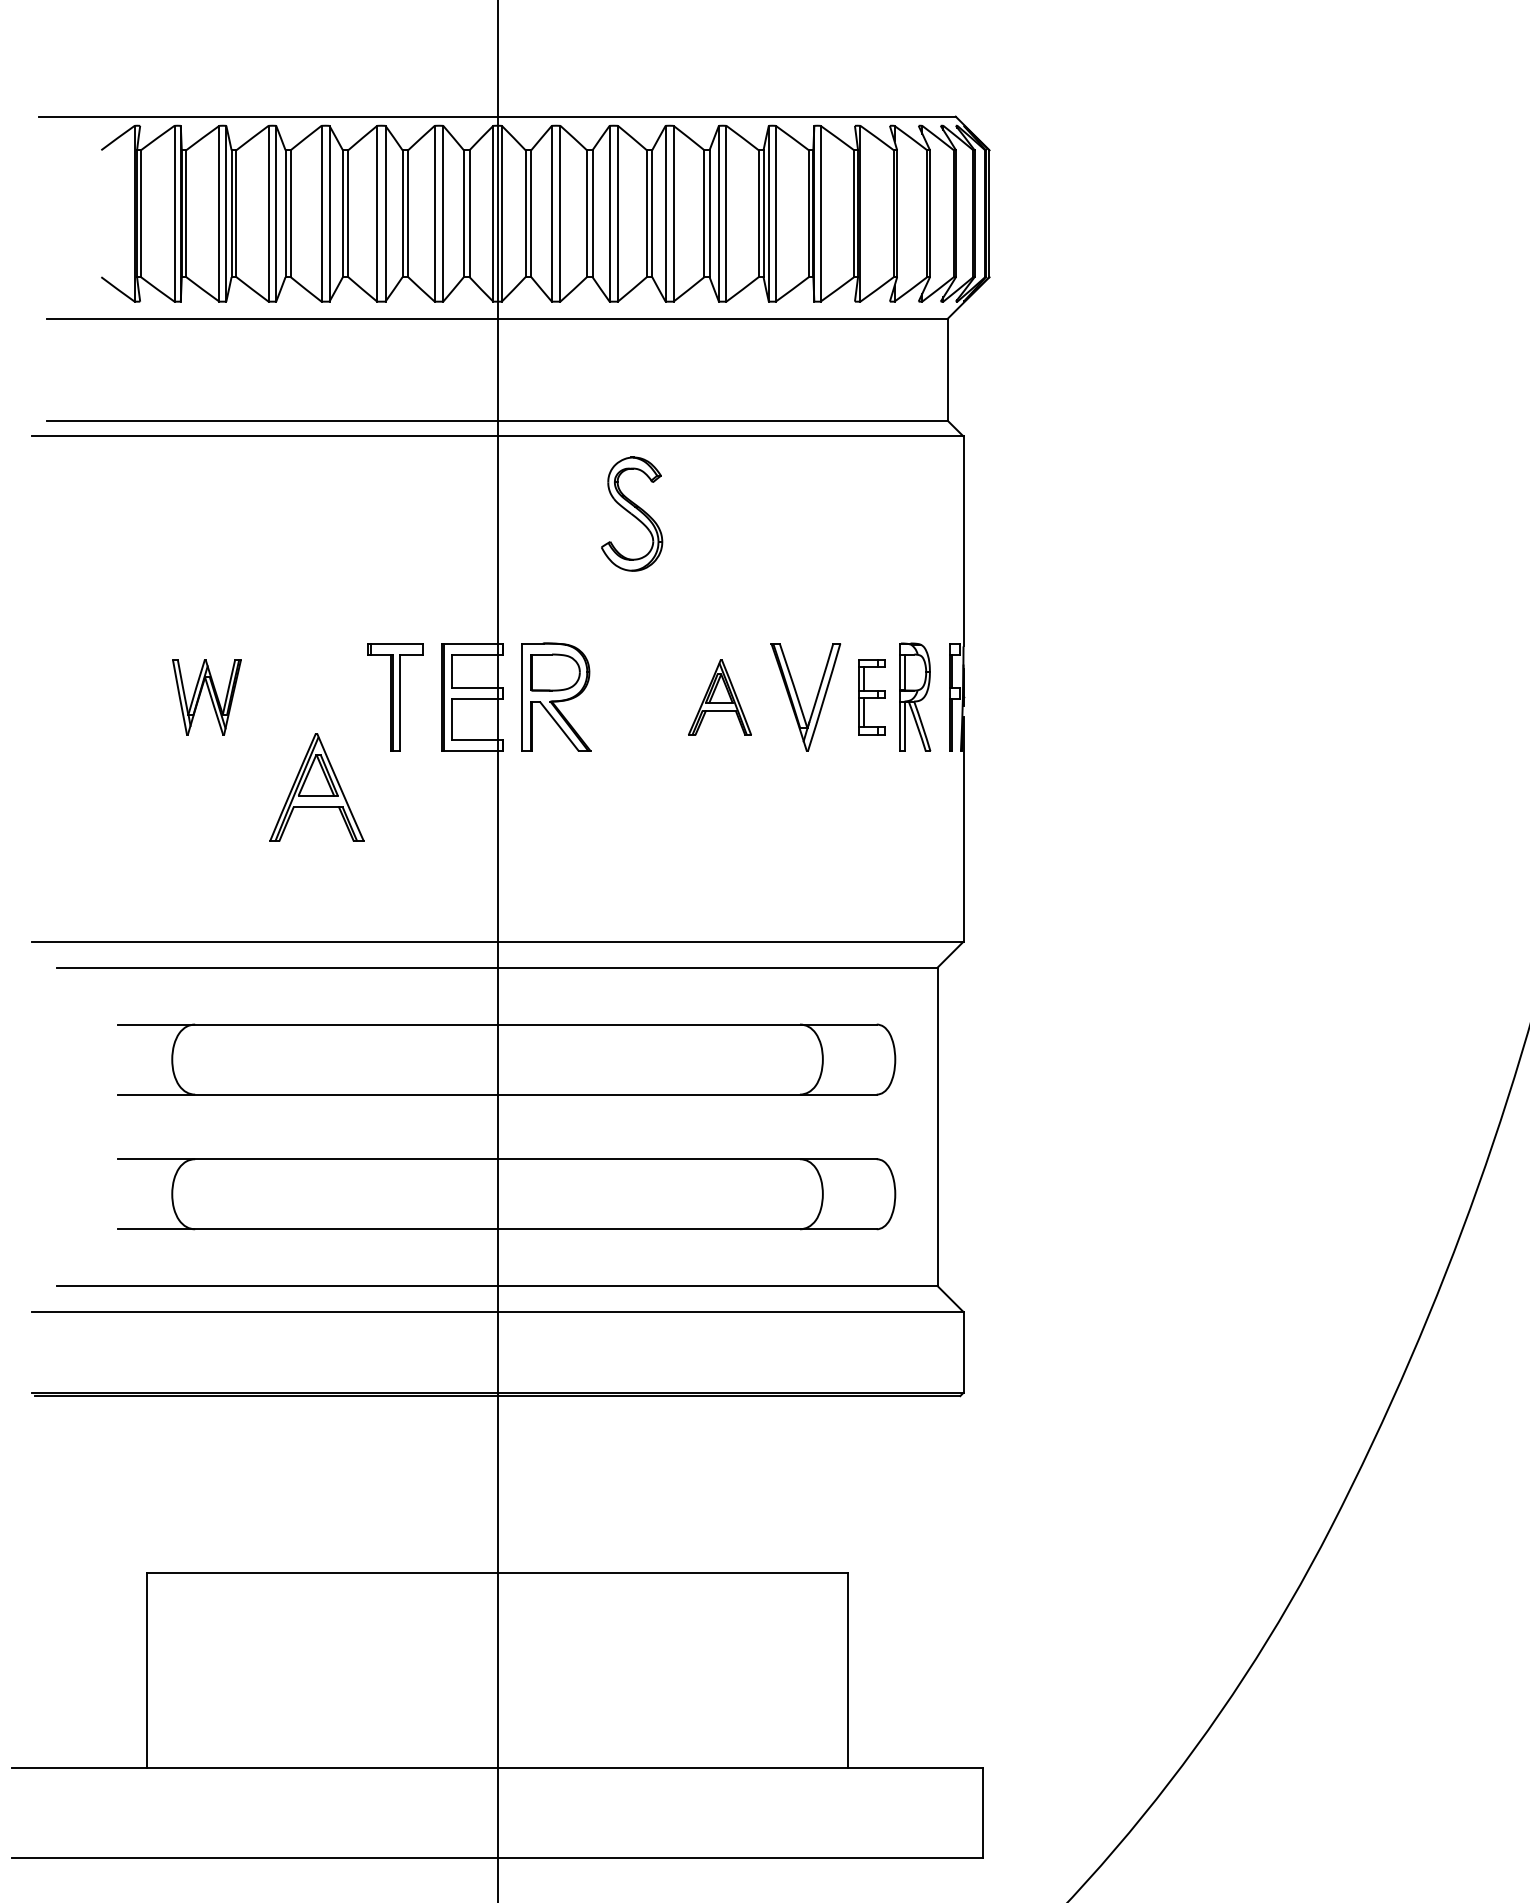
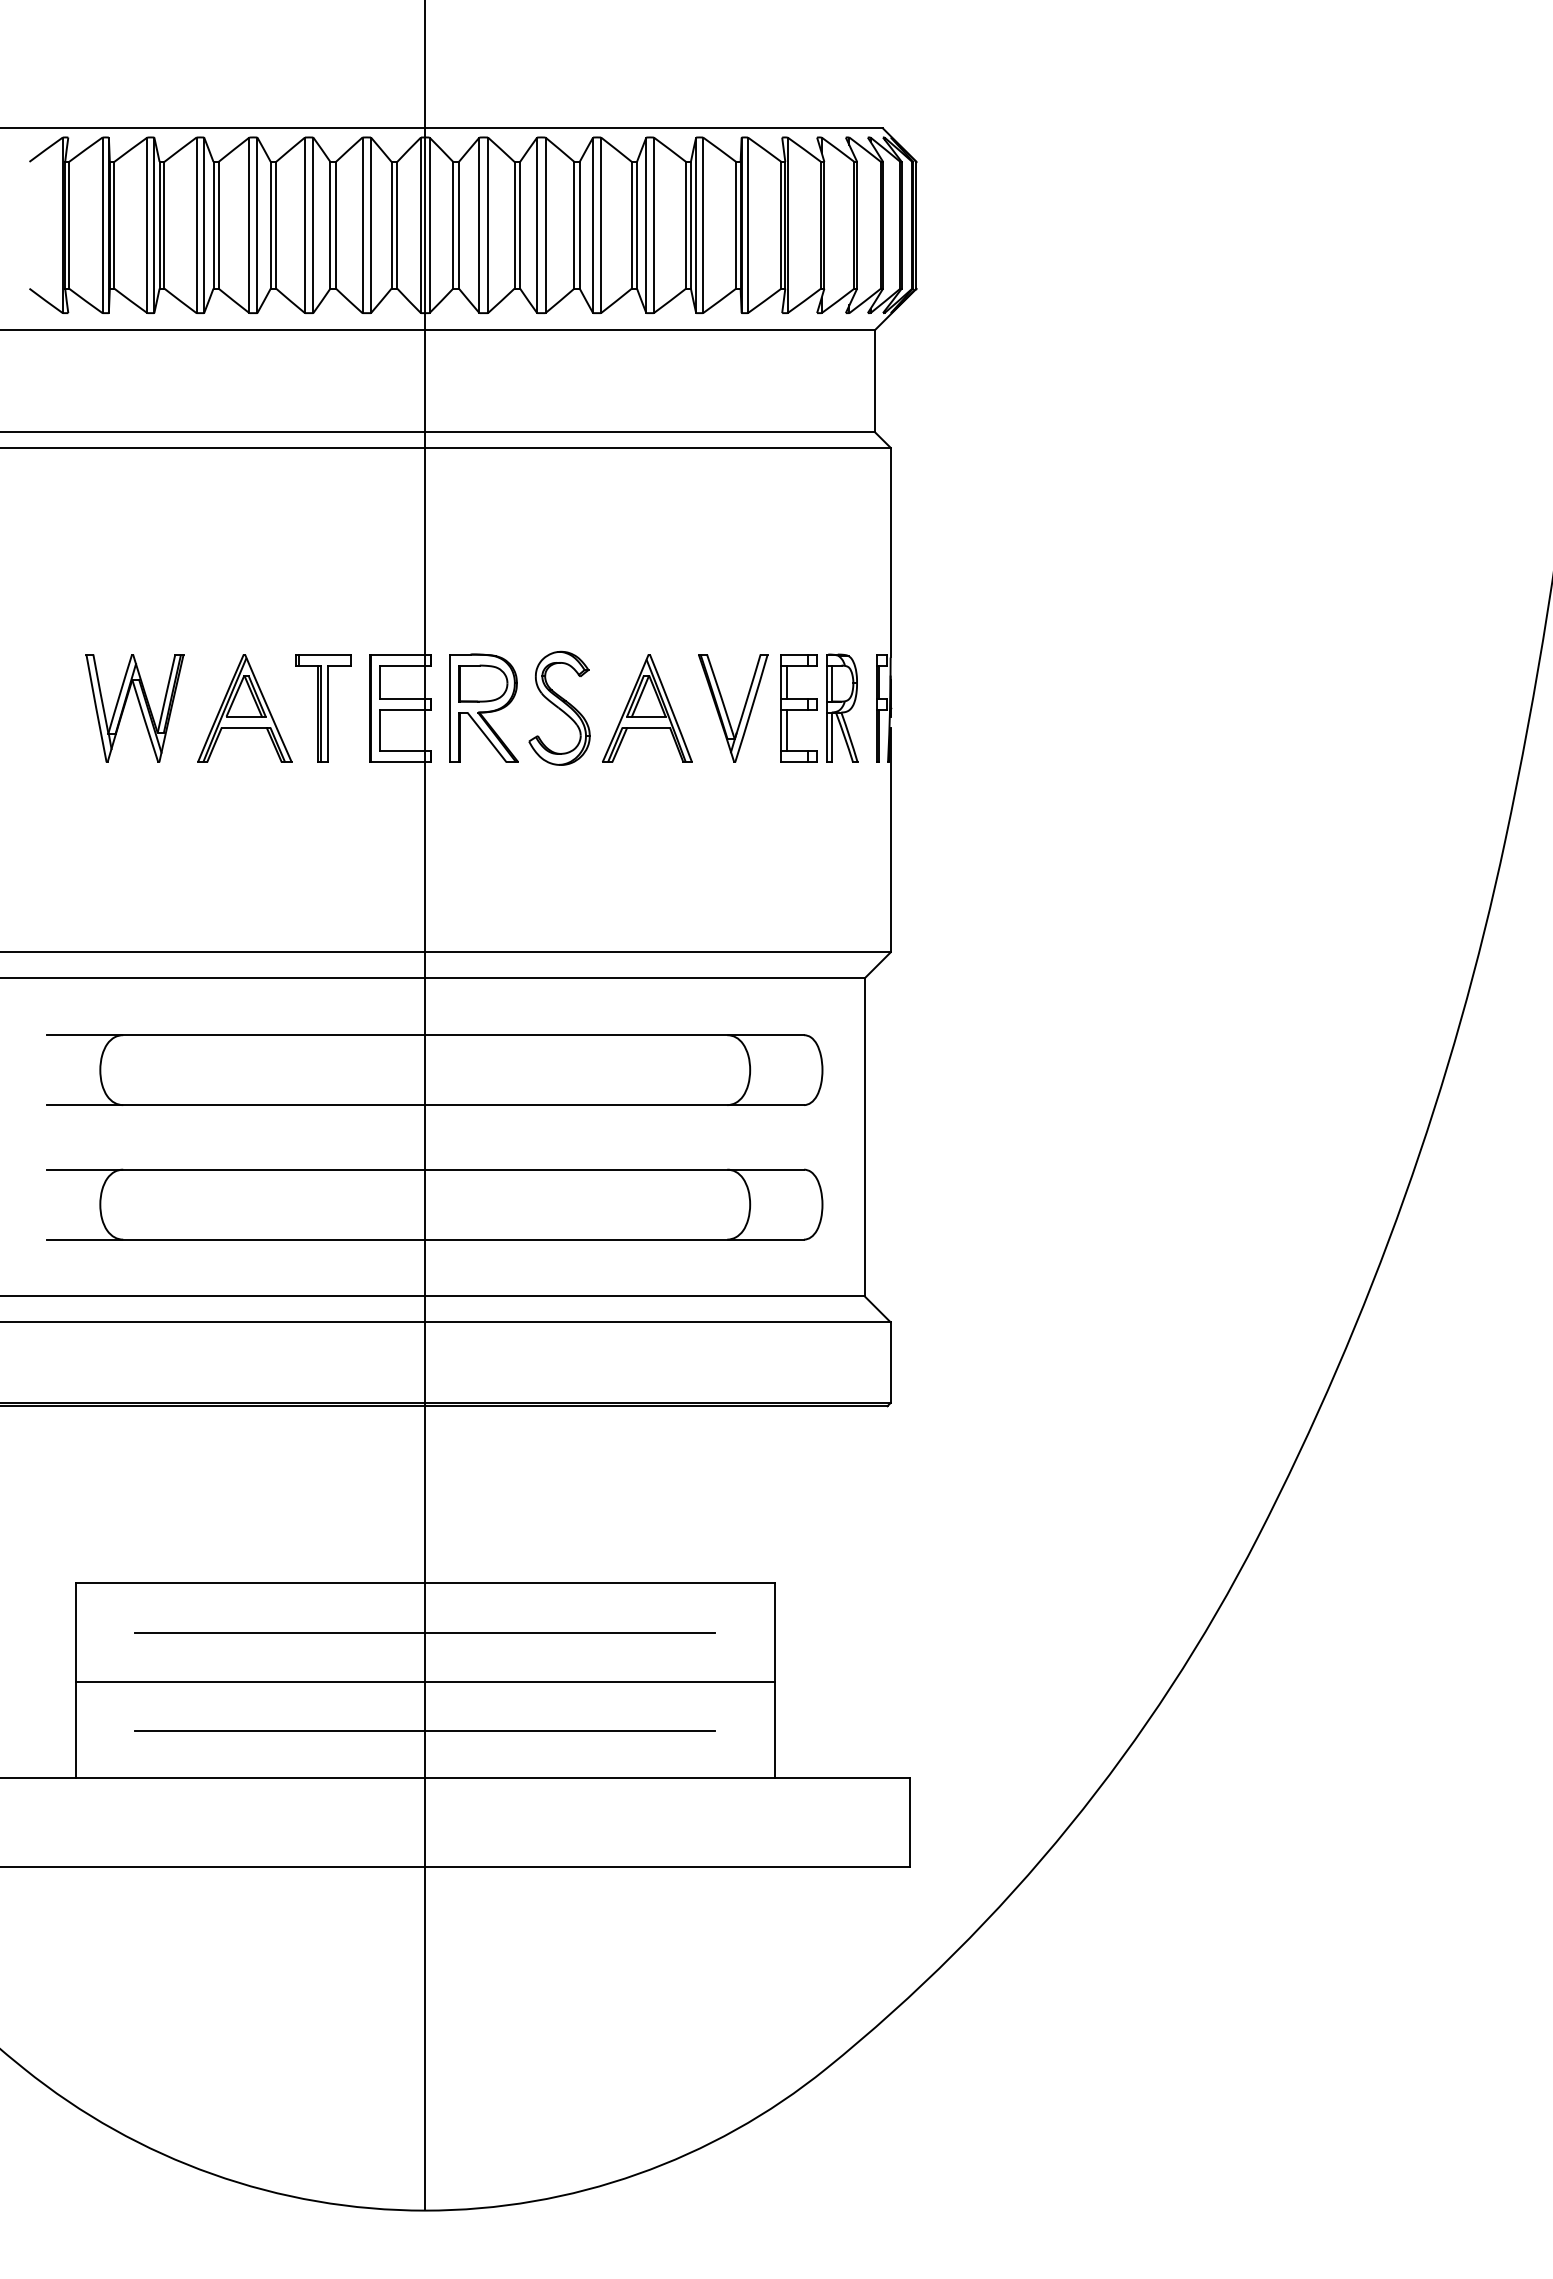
part: (631, 513) -> (559, 707), moved
part: (206, 697) -> (134, 708), size x1.43
part: (720, 697) -> (647, 708), size x1.43
part: (871, 697) -> (798, 708), size x1.43
part: (316, 787) -> (244, 708), moved
line: (497, 1622) -> (425, 1632), added
line: (496, 1671) -> (424, 1681), added
line: (497, 1721) -> (425, 1731), added

